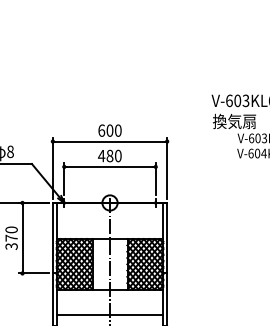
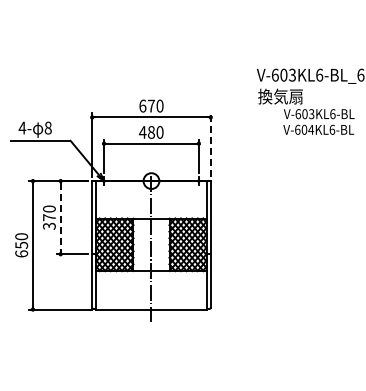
text: (110, 130) -> (151, 105), 600 -> 670
line: (166, 168) -> (210, 145), solid -> dashed
line: (22, 239) -> (60, 218), solid -> dashed
line: (110, 315) -> (151, 297), removed

